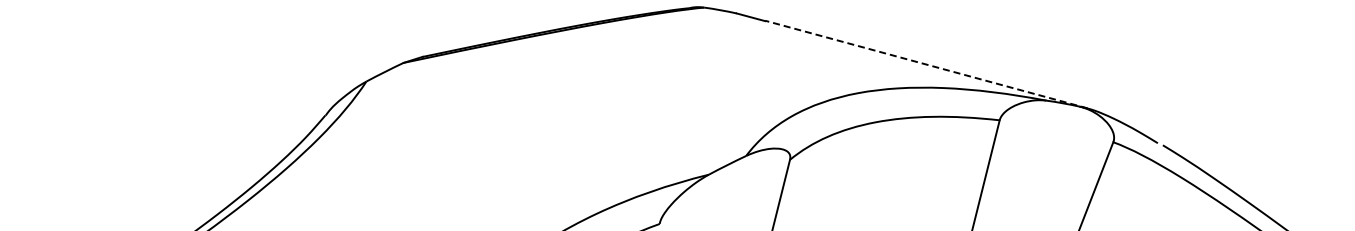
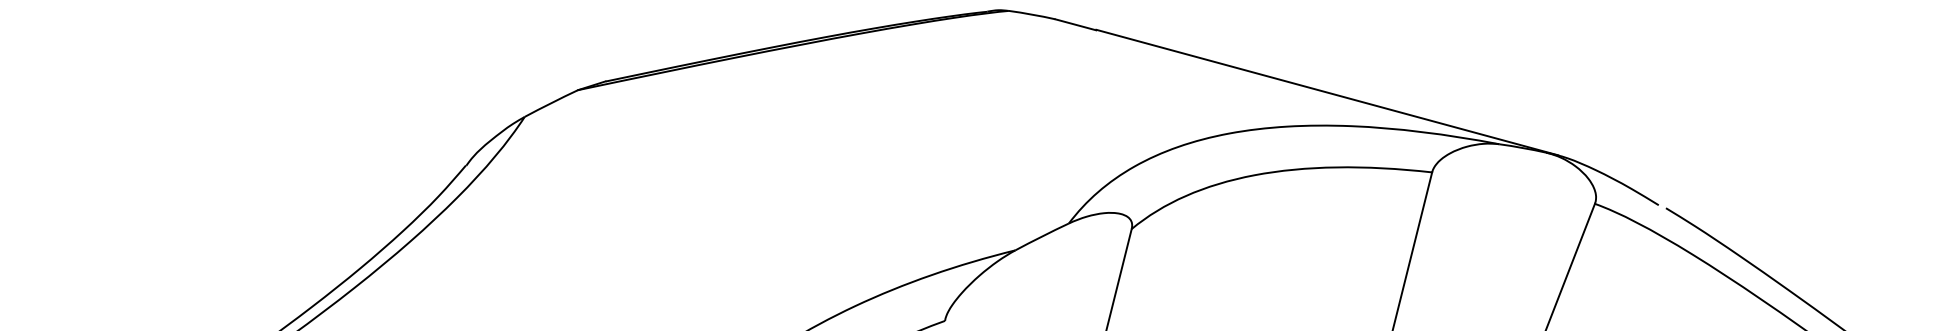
line: (926, 64) -> (1327, 92), dashed -> solid

